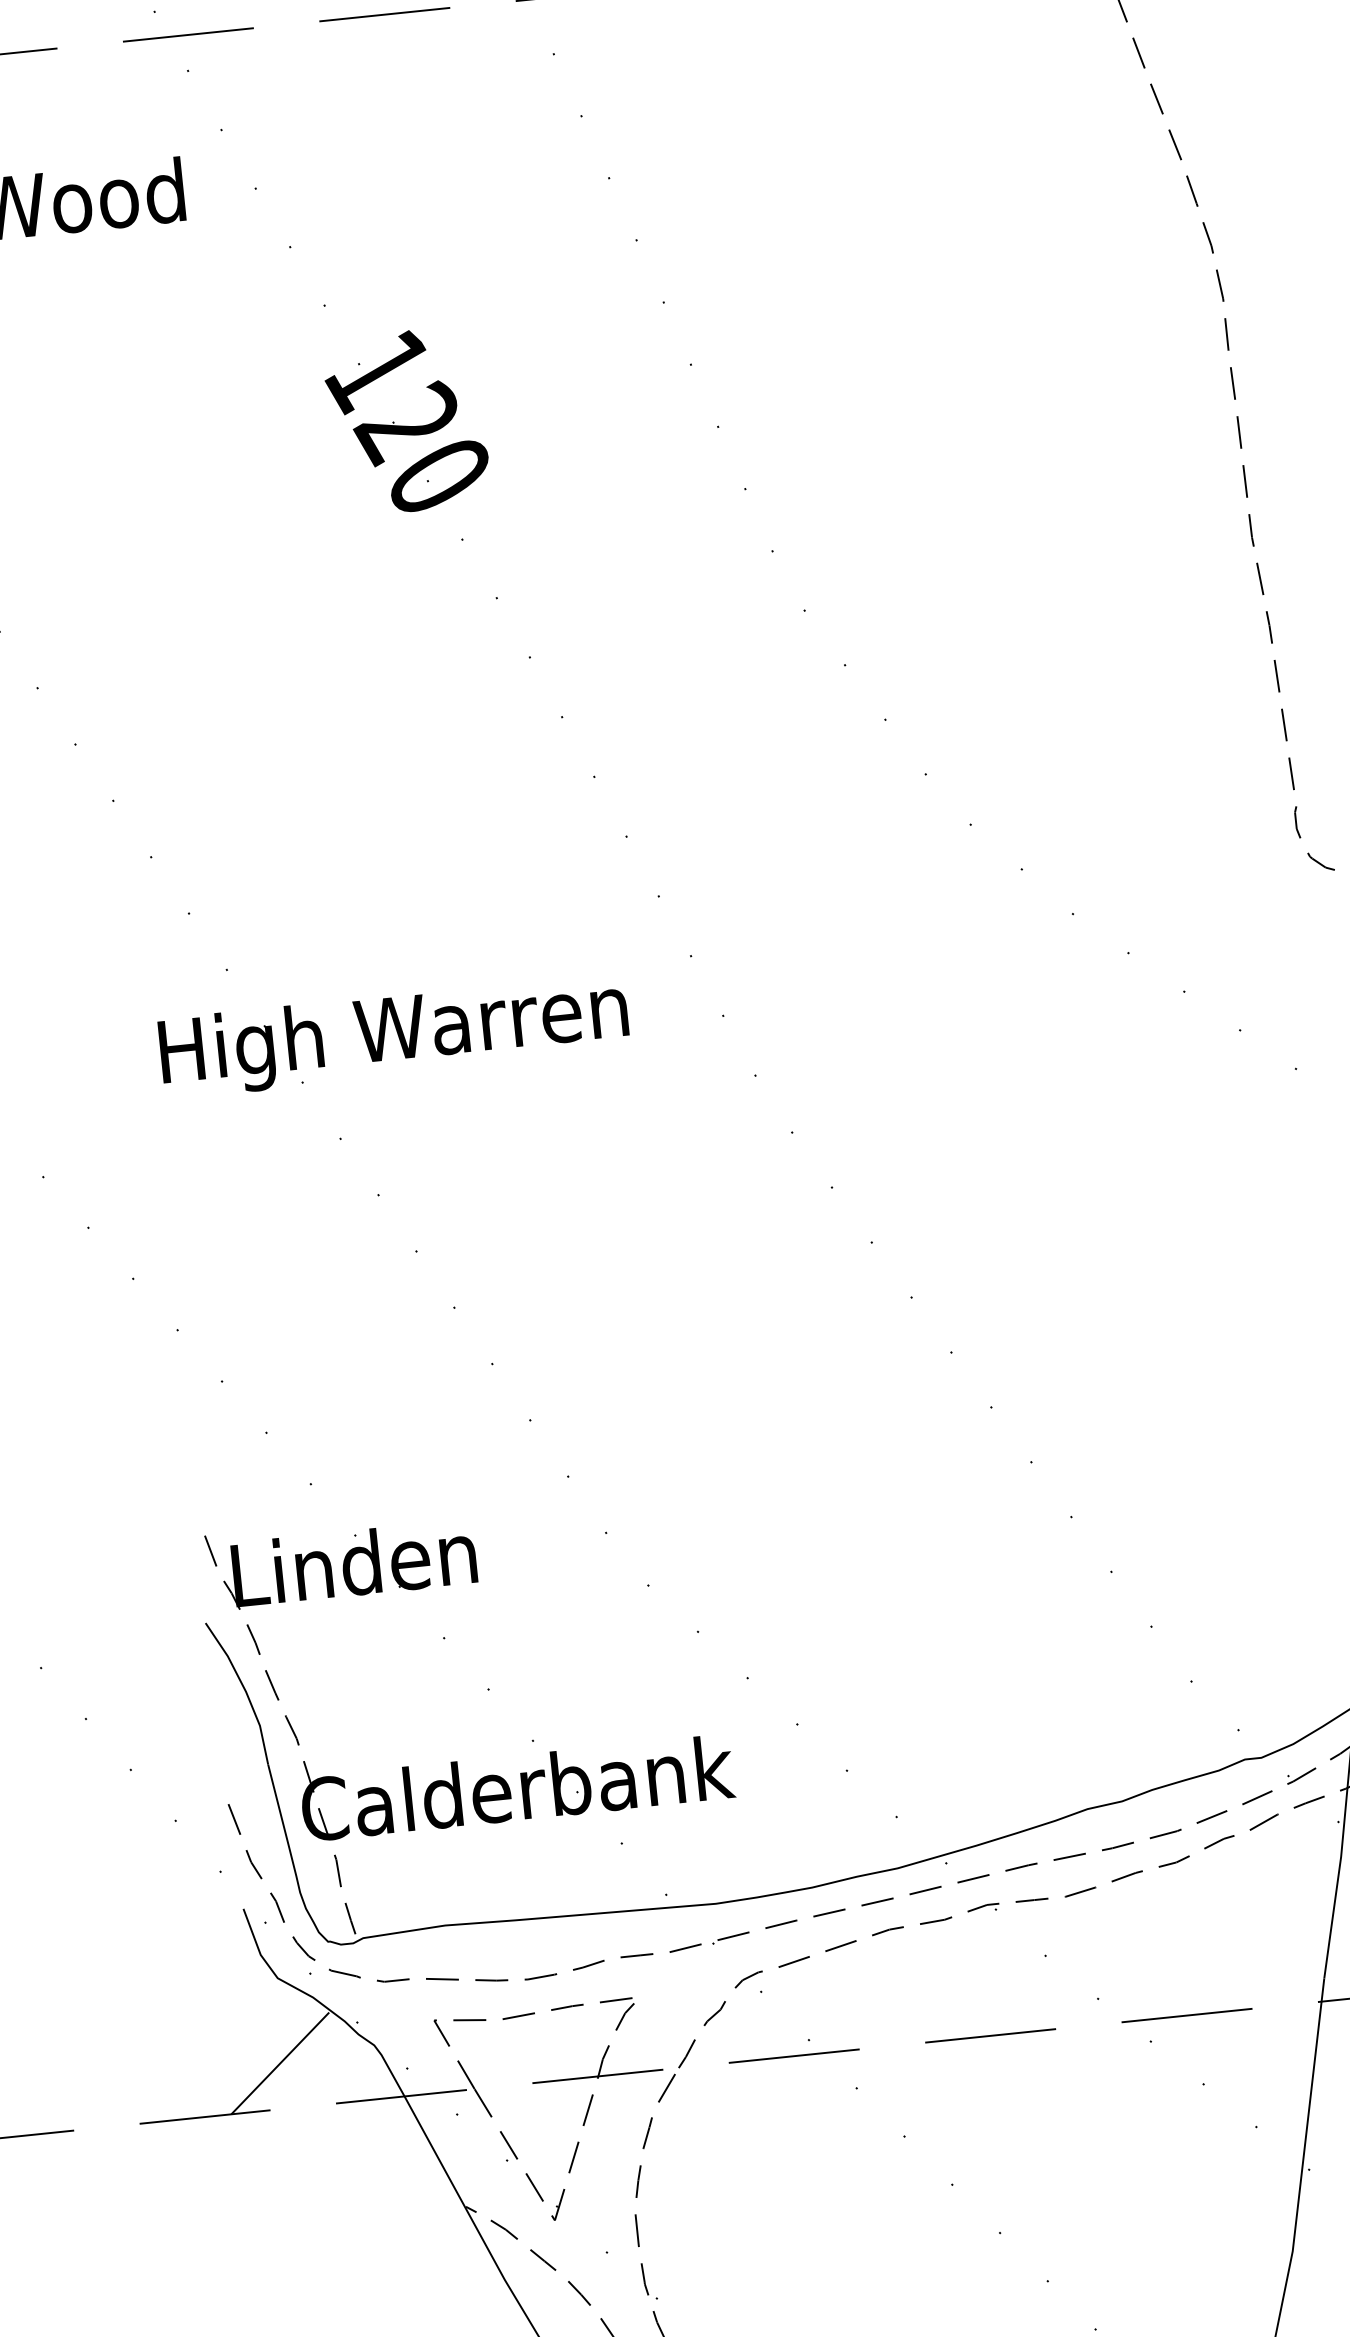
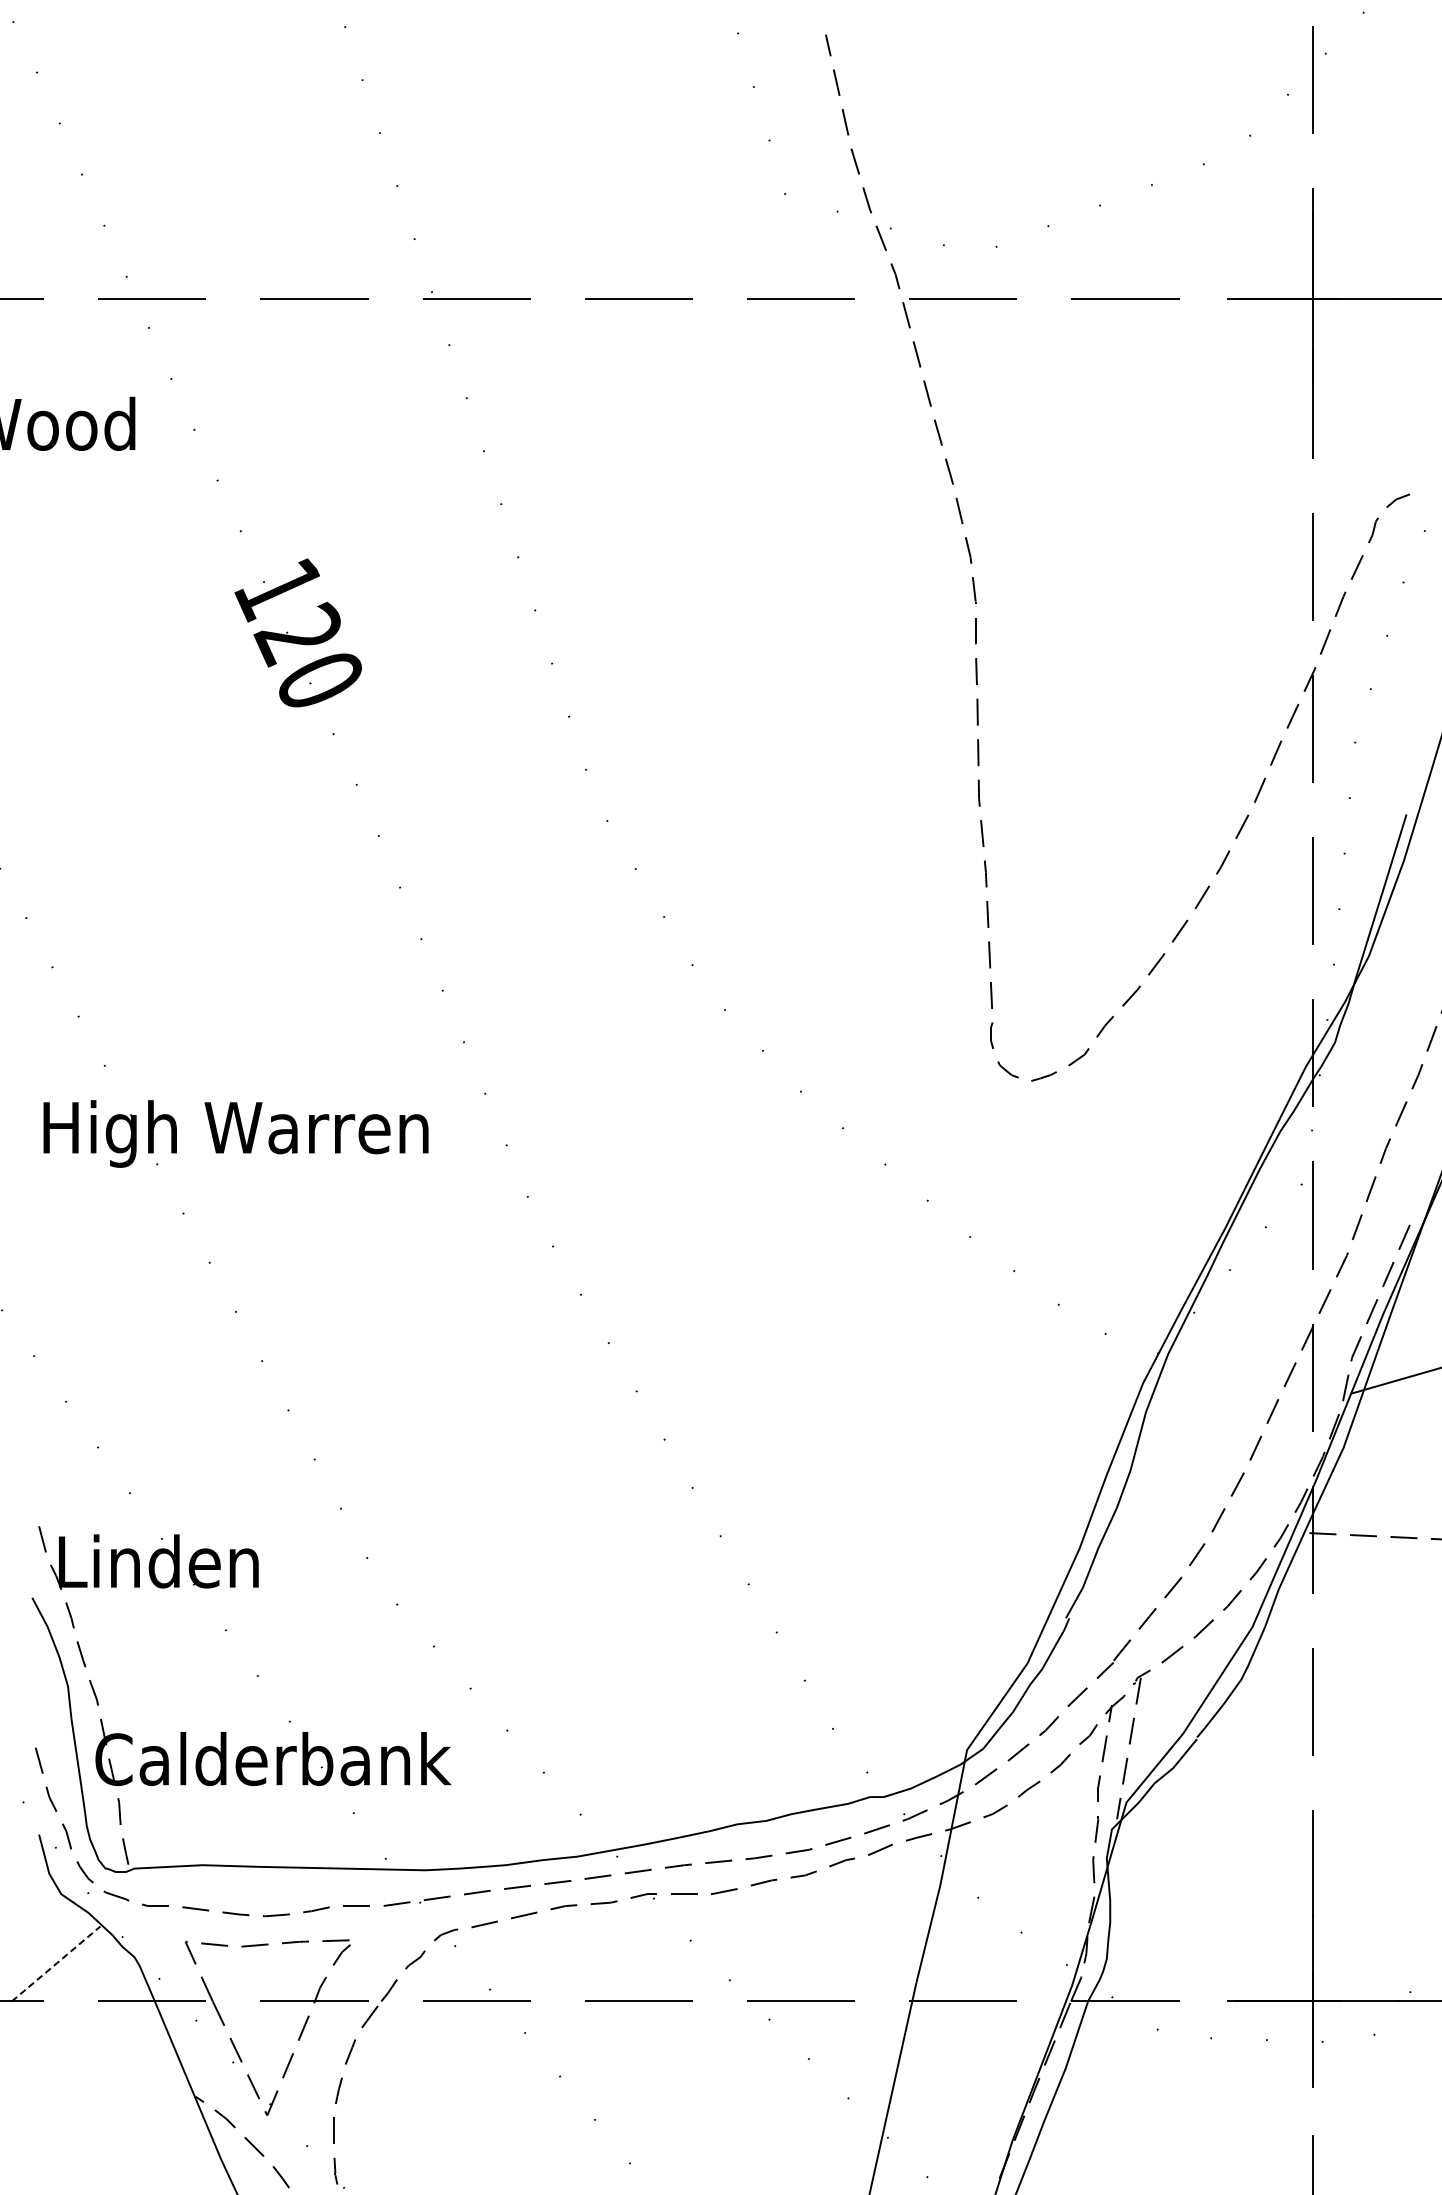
line: (280, 2062) -> (56, 1963), solid -> dashed

